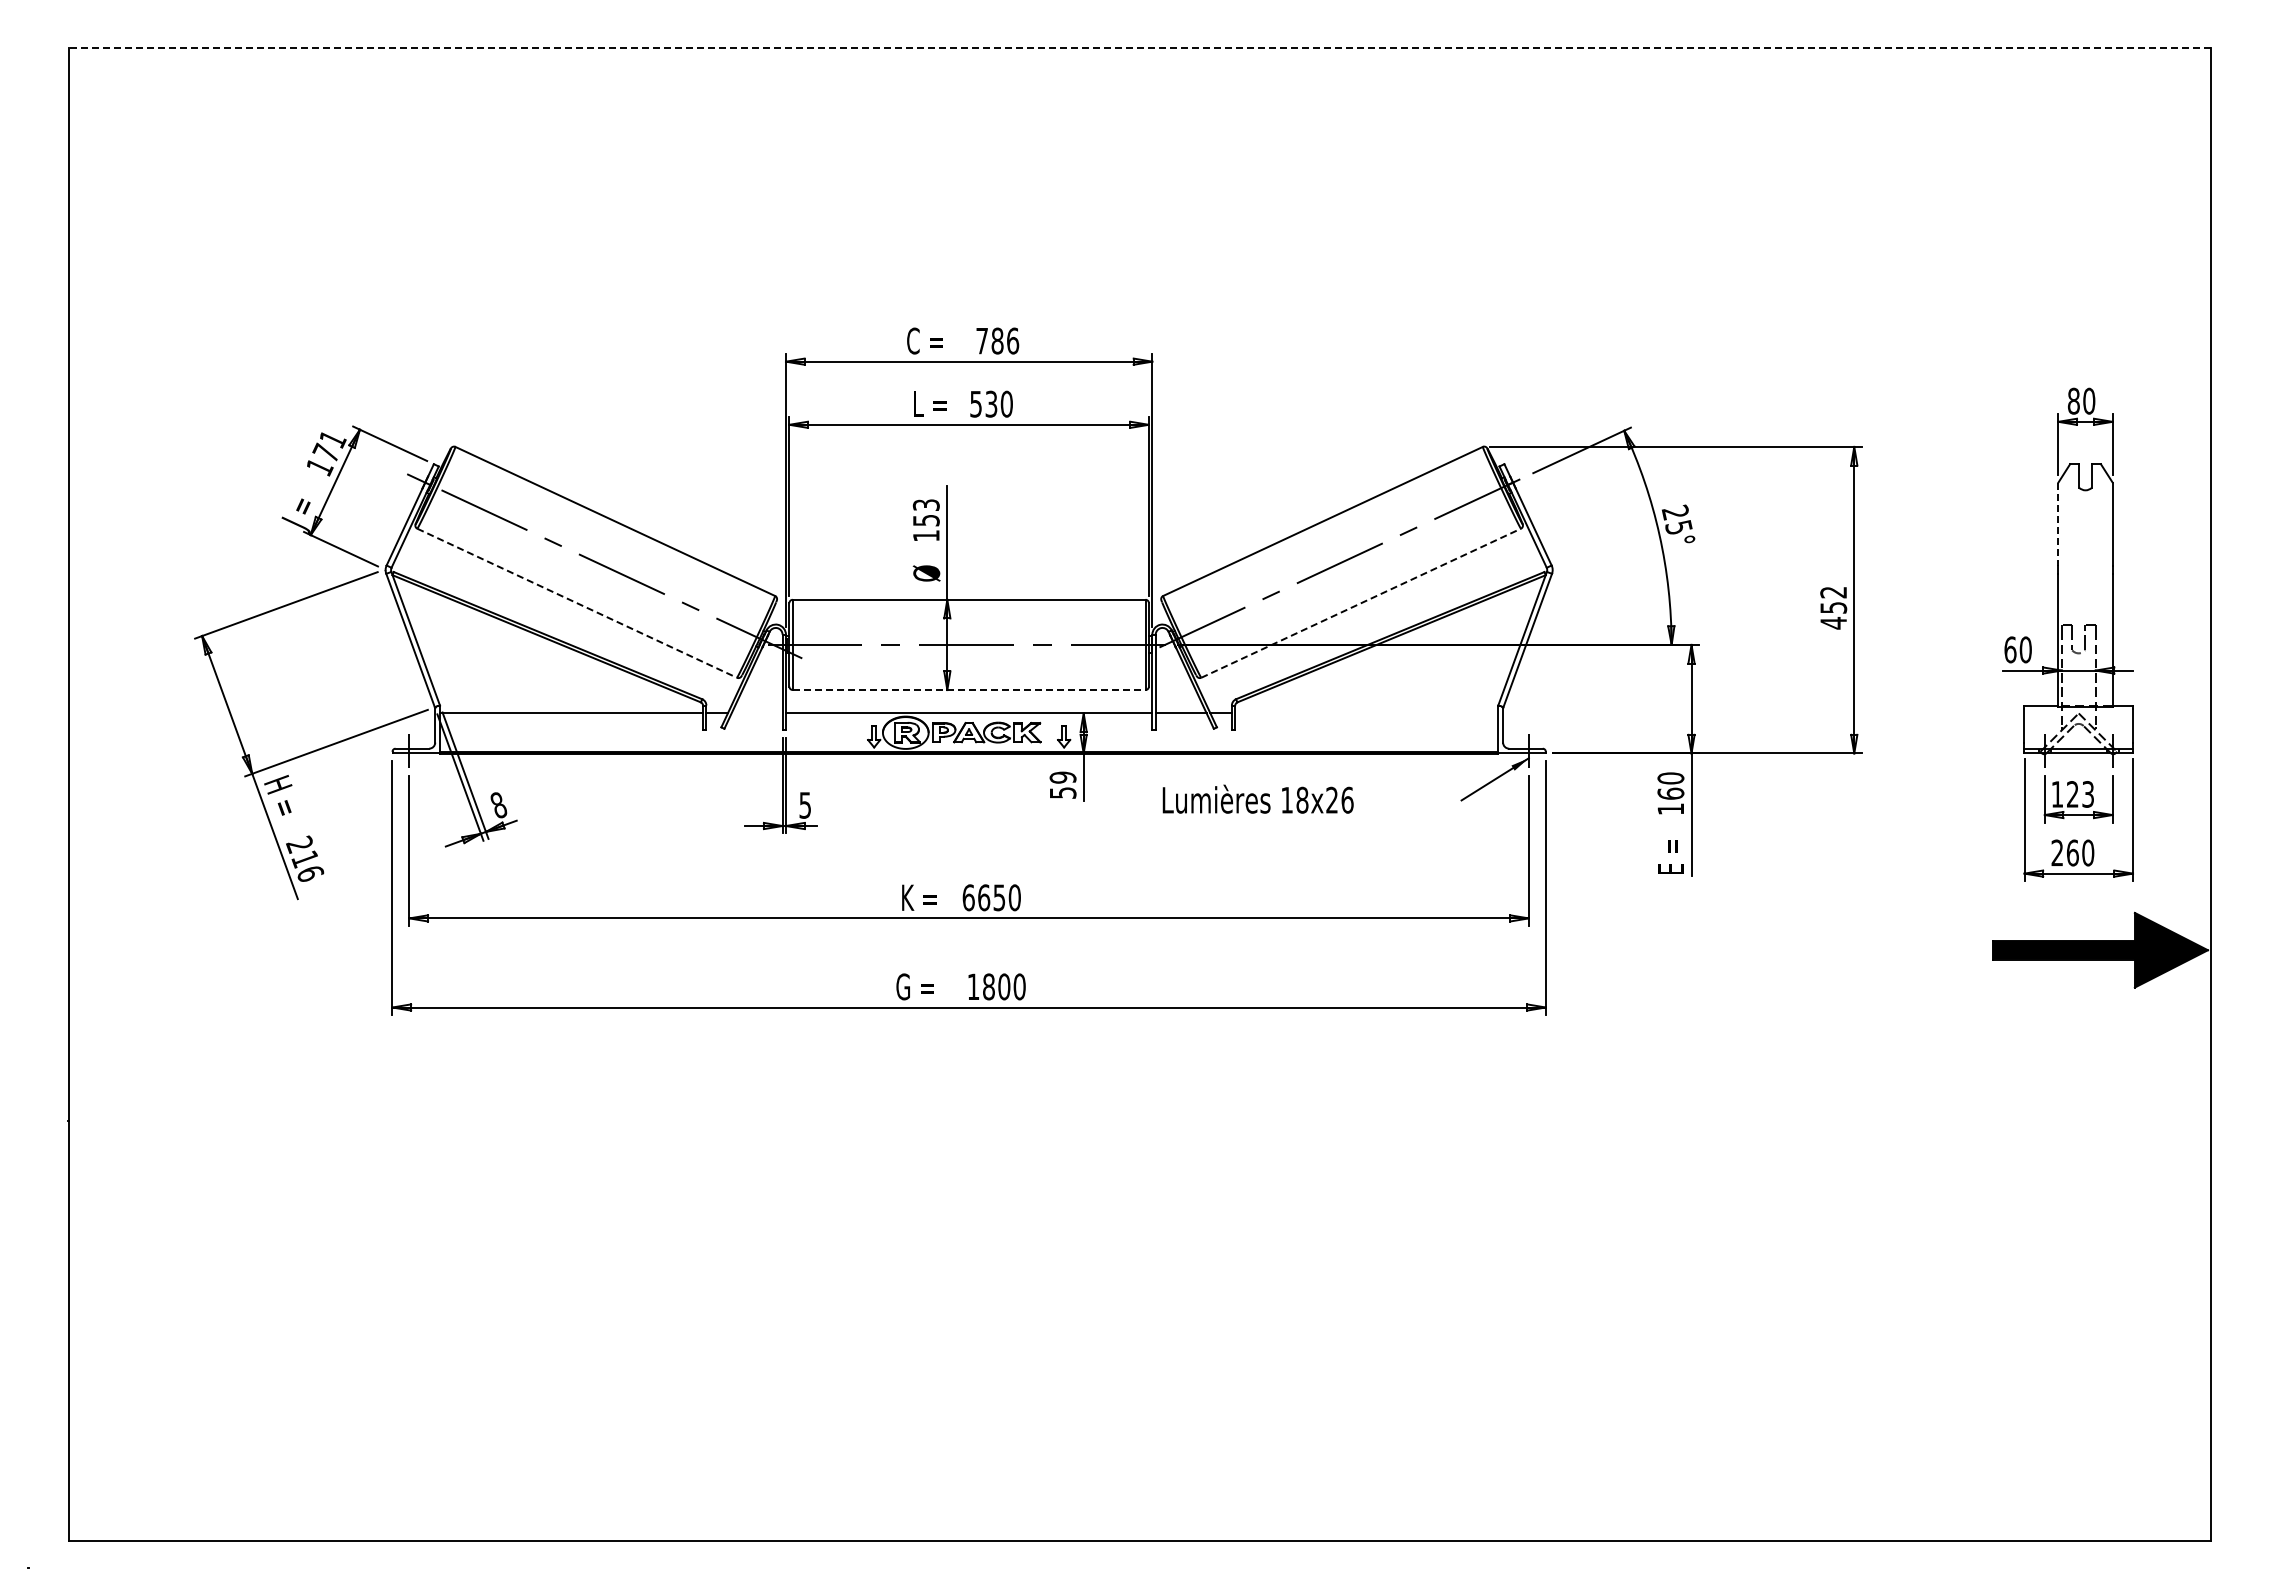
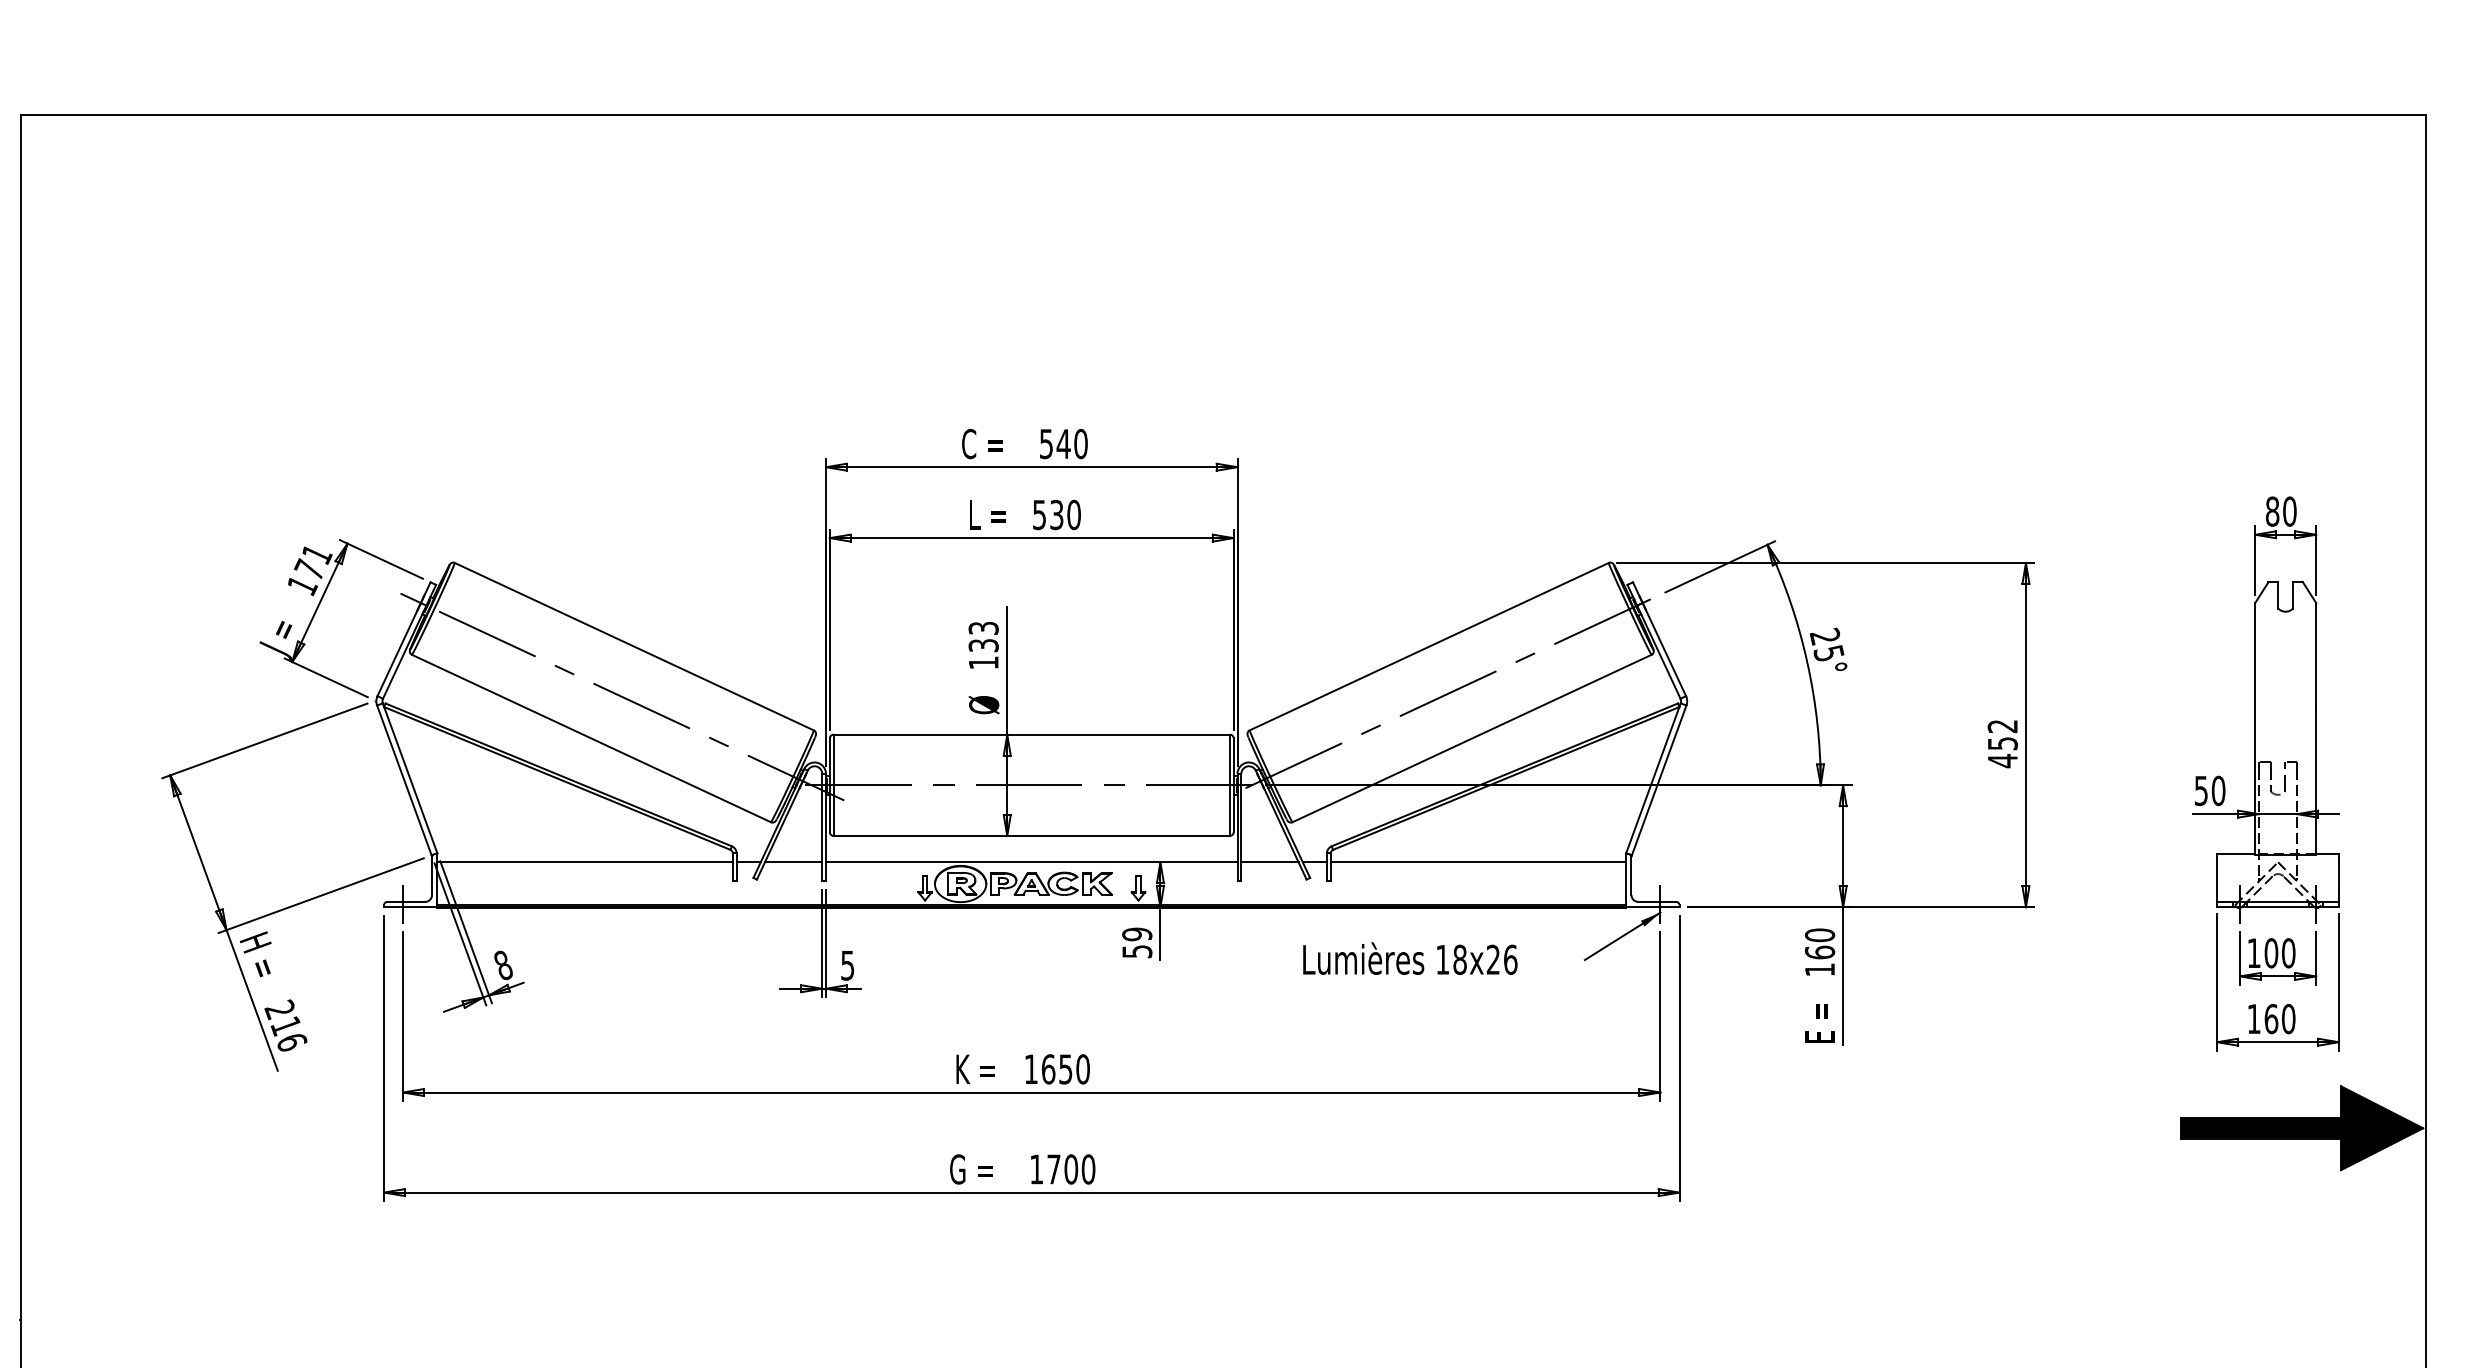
line: (1139, 47) -> (1223, 114), dashed -> solid
text: (997, 340) -> (1063, 443), 786 -> 540
text: (925, 519) -> (982, 644), 153 -> 133
line: (2058, 524) -> (2255, 650), dashed -> solid
line: (577, 603) -> (591, 738), dashed -> solid
line: (1361, 603) -> (1472, 738), dashed -> solid
text: (2010, 649) -> (2201, 790), 60 -> 50
line: (969, 690) -> (1032, 836), dashed -> solid
line: (756, 713) -> (792, 862), added
line: (1366, 713) -> (1478, 862), added
text: (2080, 794) -> (2280, 953), 123 -> 100
text: (1257, 798) -> (1409, 957), moved
text: (2056, 852) -> (2253, 1018), 260 -> 160
text: (968, 897) -> (1031, 1069), 6650 -> 1650
text: (988, 986) -> (1053, 1168), 1800 -> 1700

